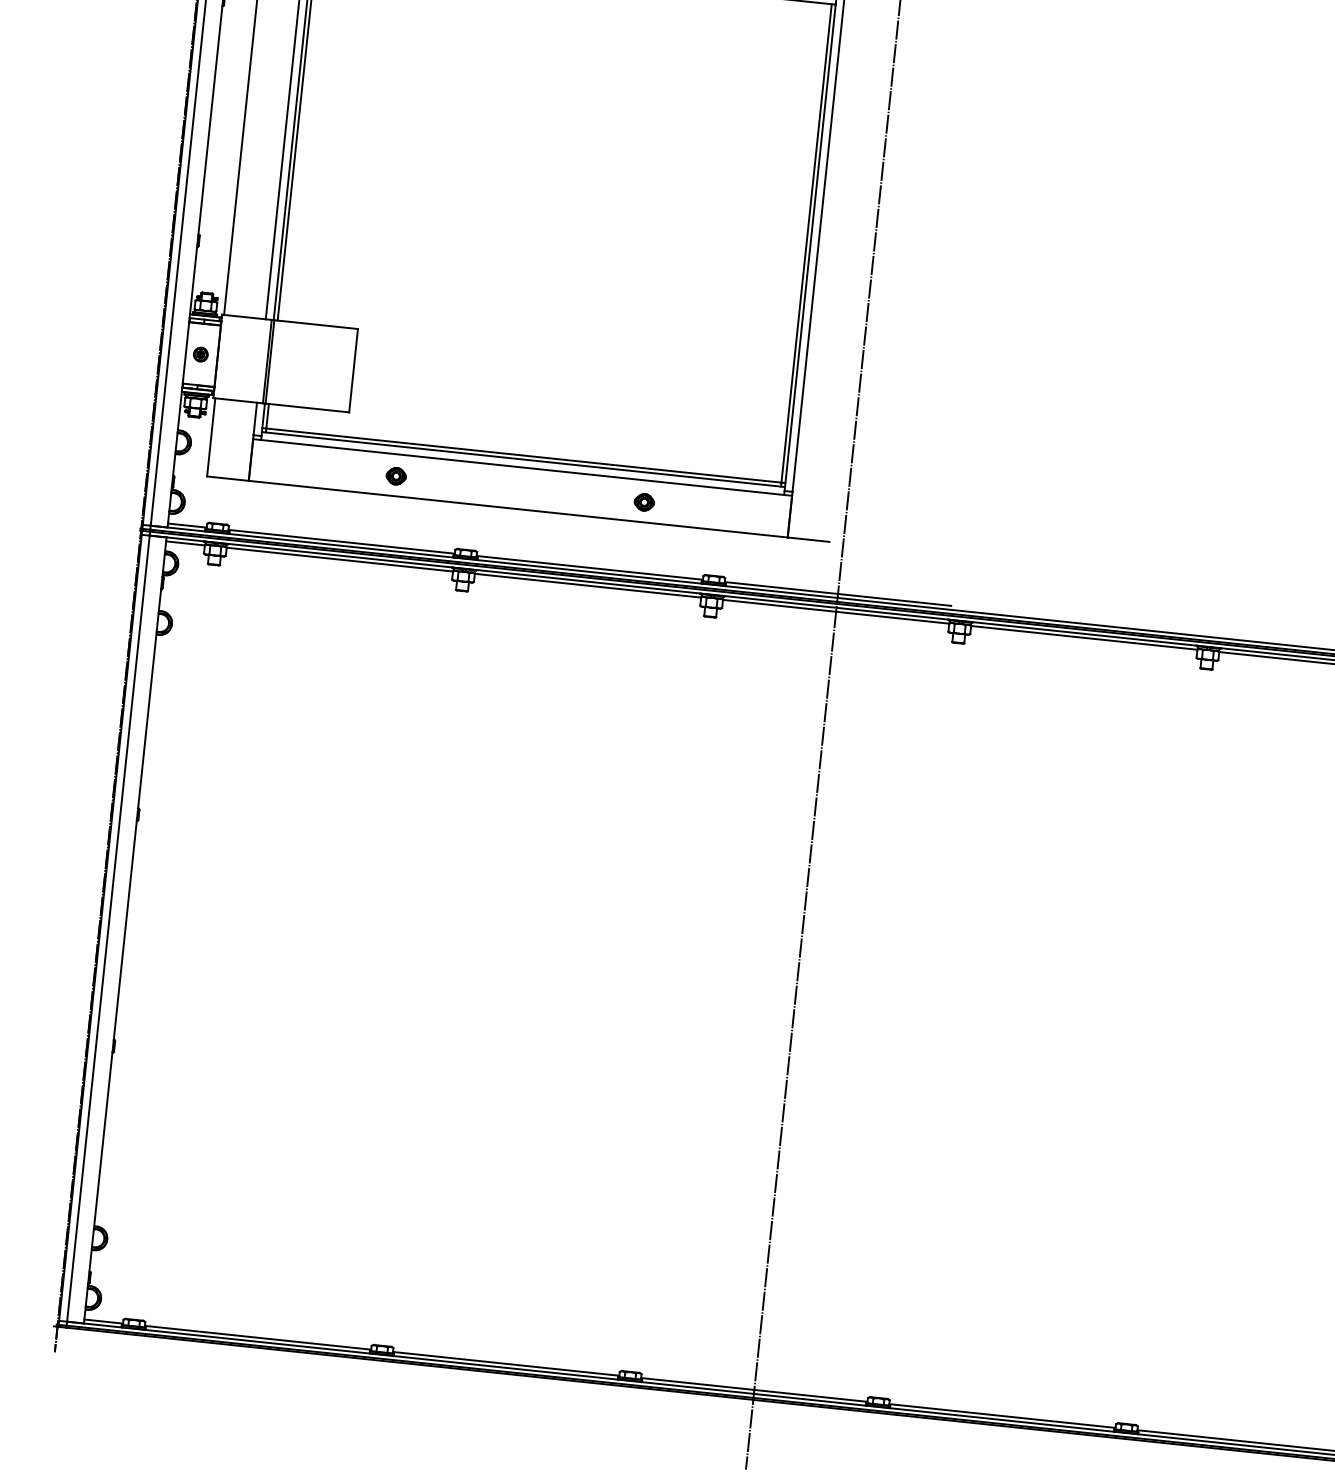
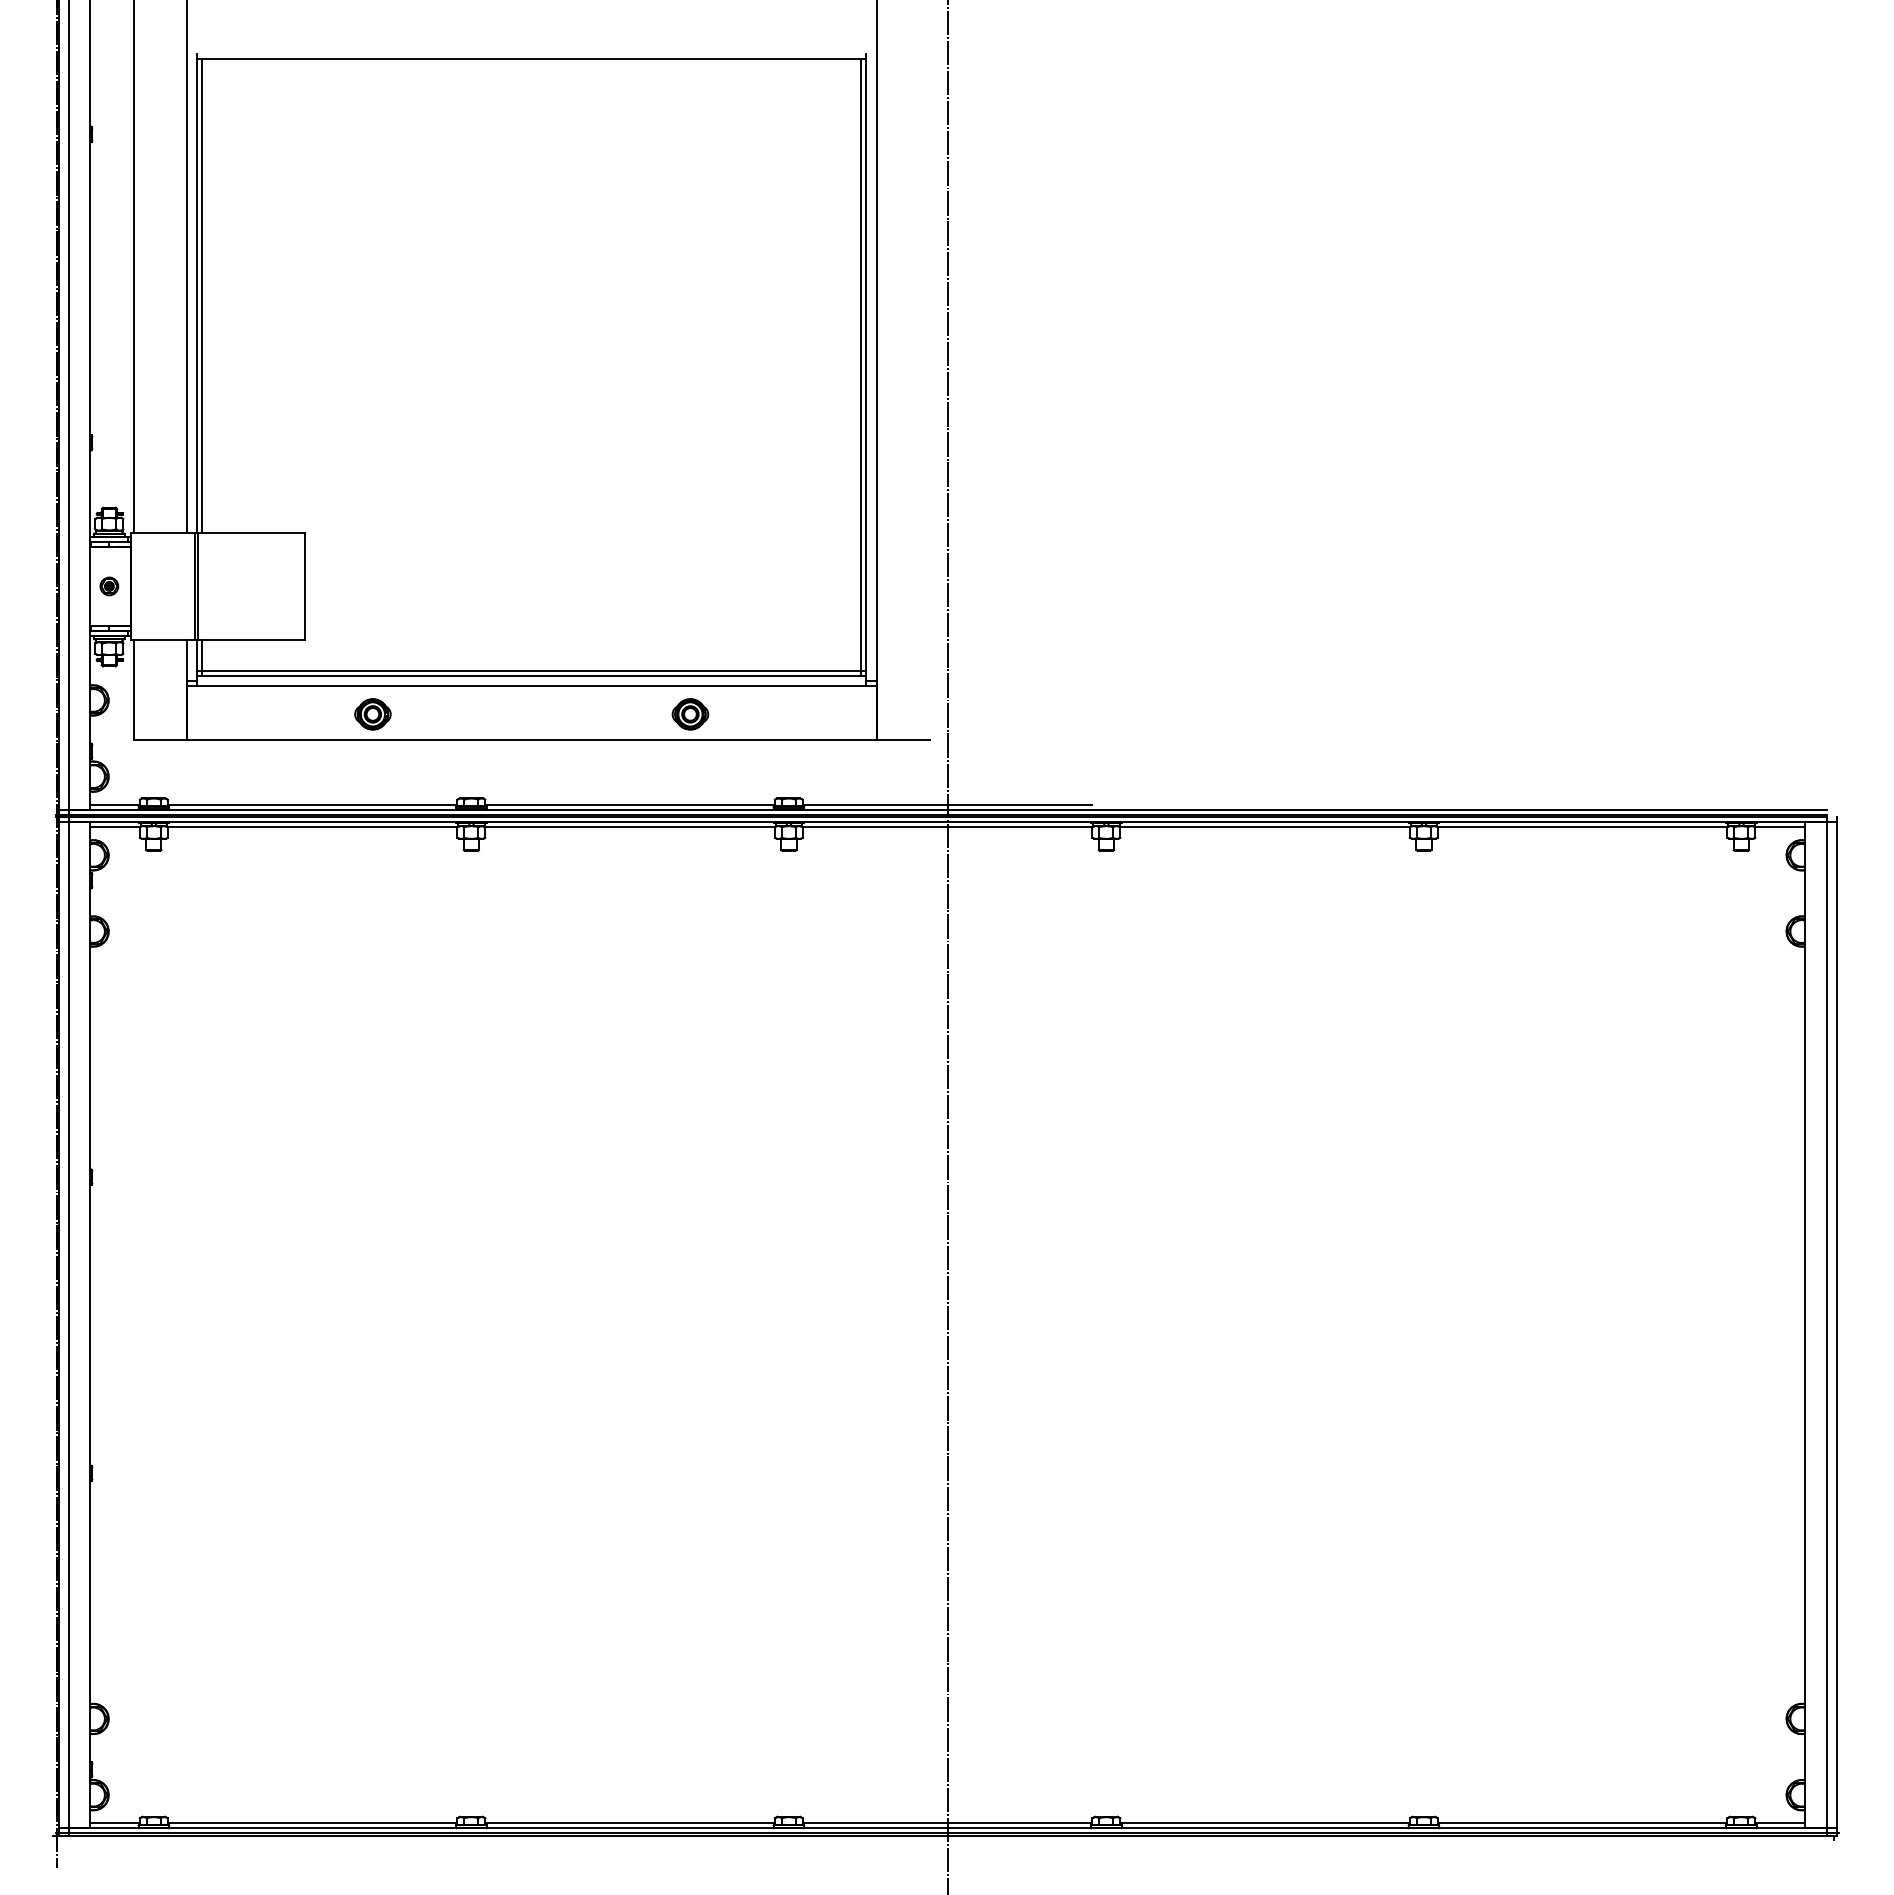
part: (395, 476) -> (372, 714), size x1.43
part: (644, 502) -> (690, 714), size x1.43

